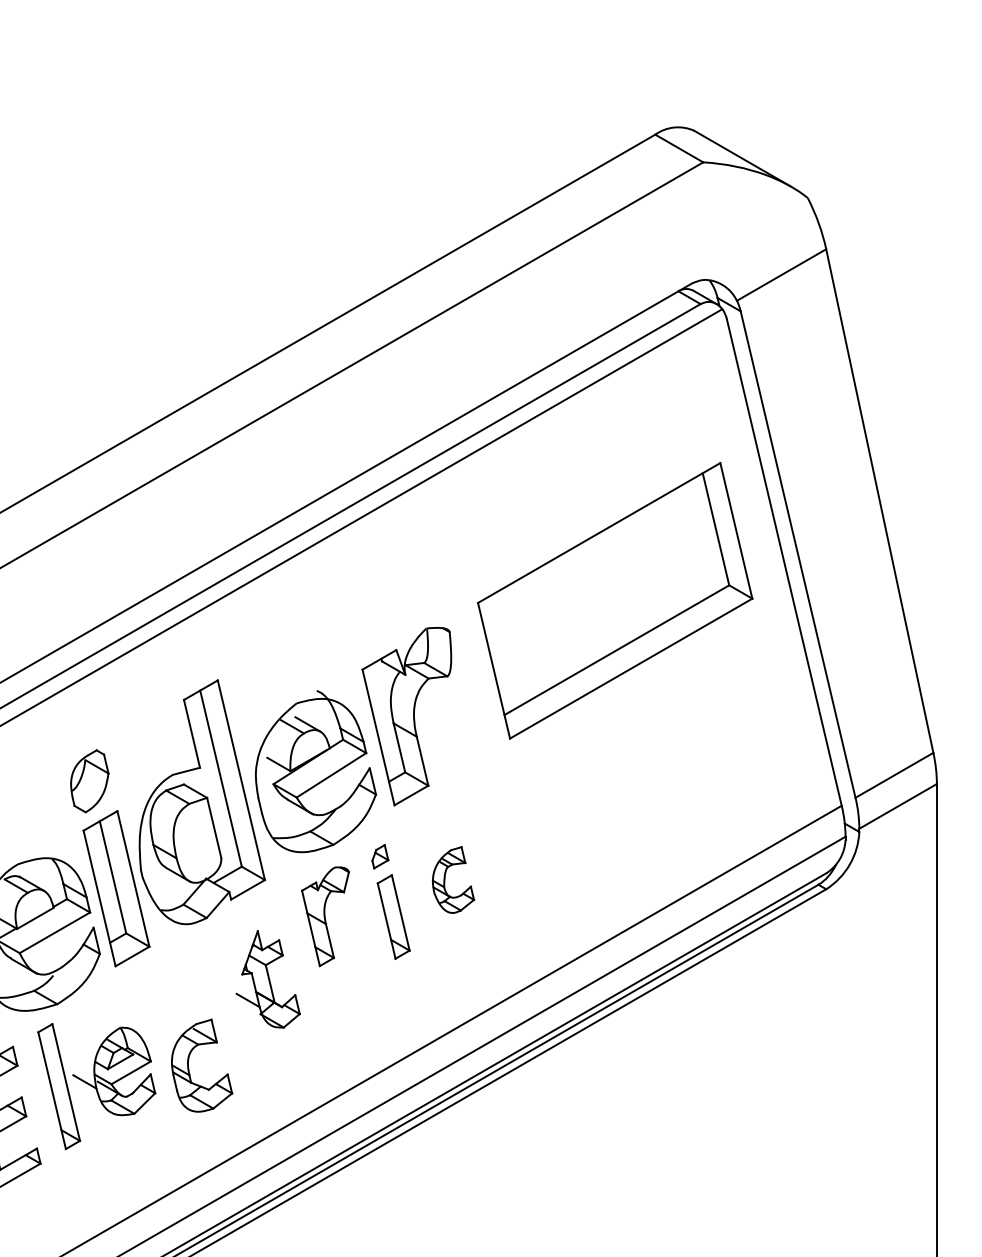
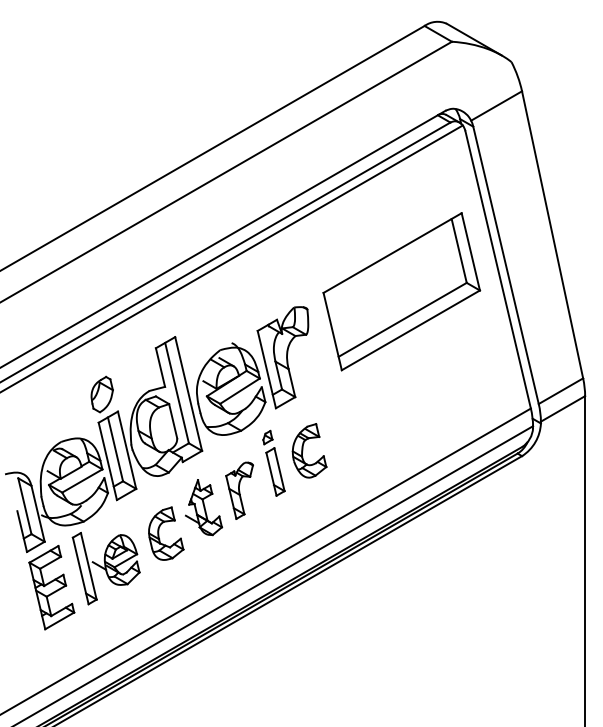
part: (453, 879) -> (309, 450), size x1.43
part: (325, 916) -> (239, 490), moved
part: (190, 1065) -> (159, 533), moved

